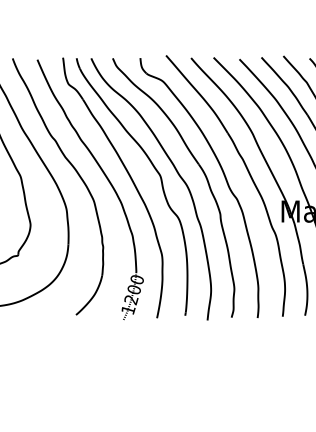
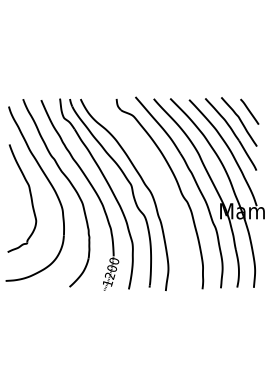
part: (200, 169) -> (160, 180), removed

